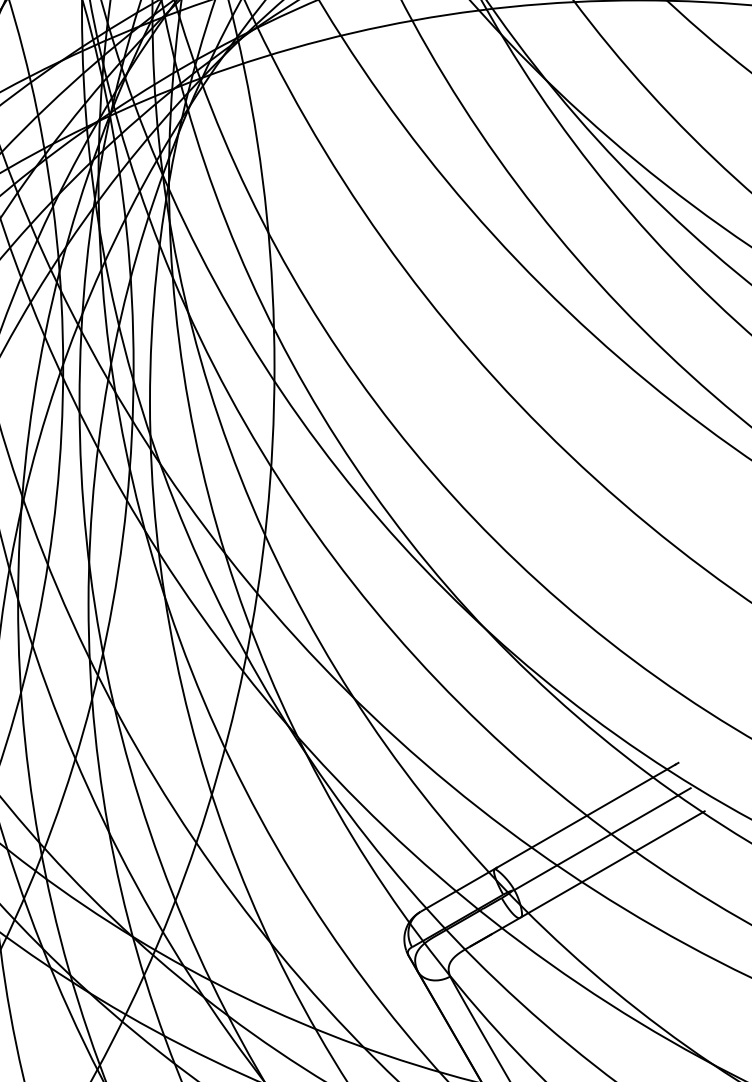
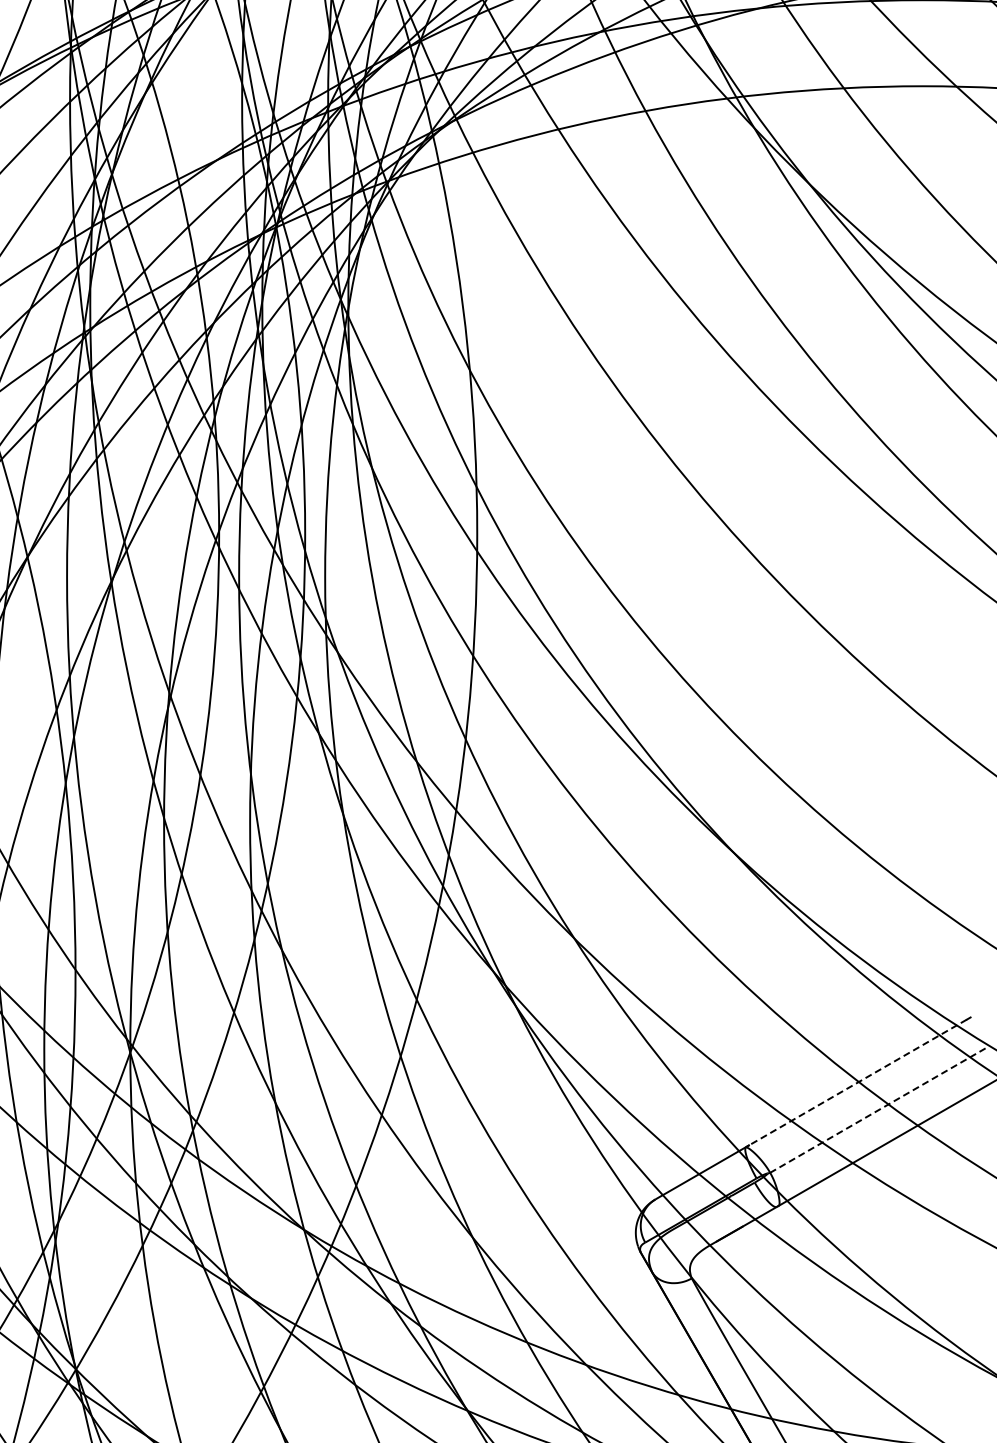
line: (585, 816) -> (857, 1082), solid -> dashed
line: (602, 839) -> (877, 1110), solid -> dashed

